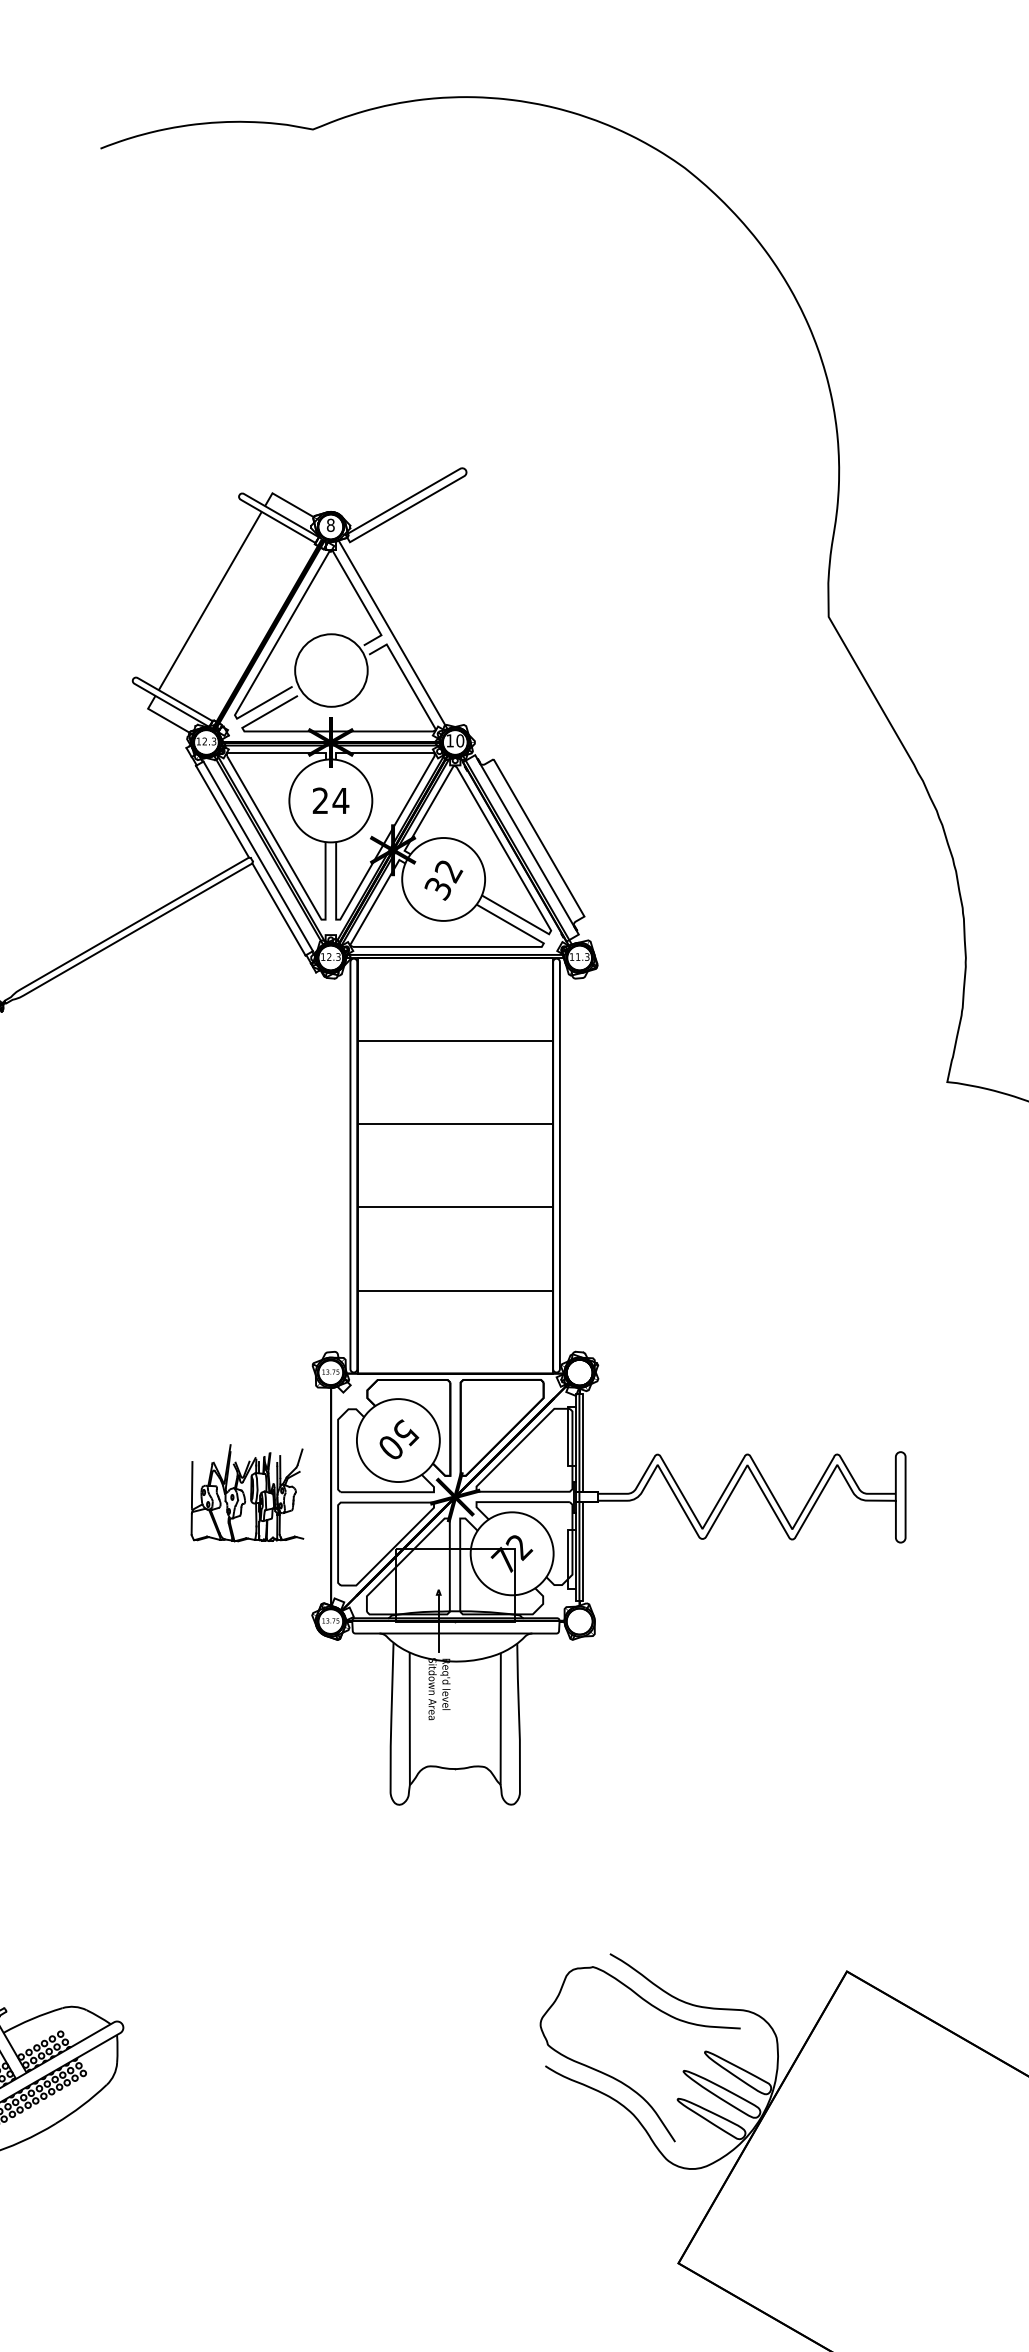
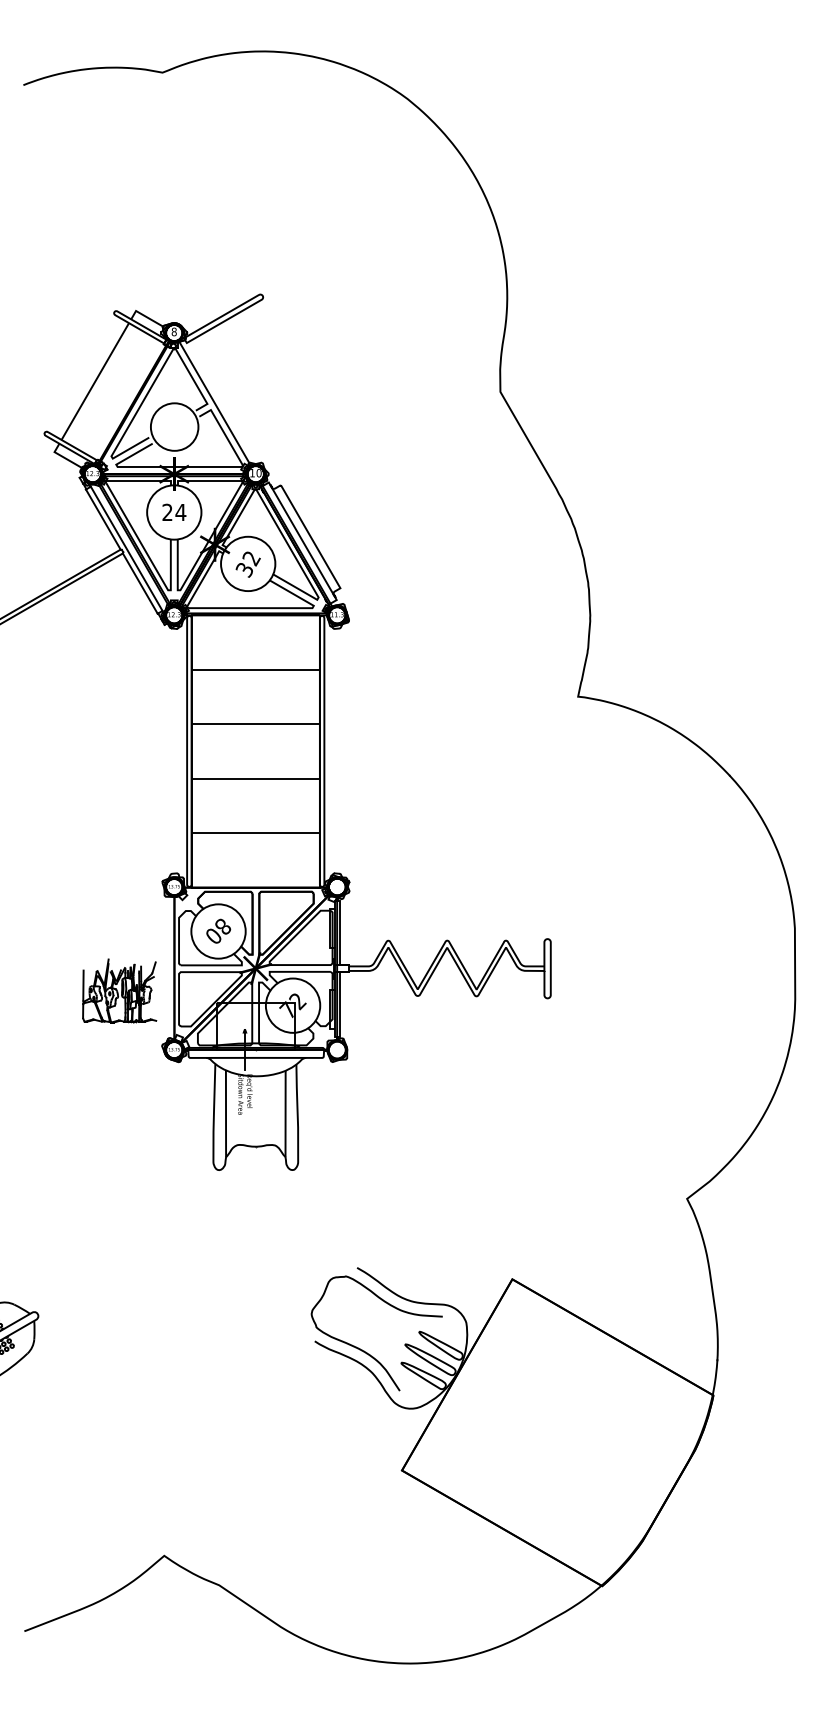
text: (405, 1432) -> (223, 926), 50 -> 80
part: (247, 1492) -> (119, 990), moved

